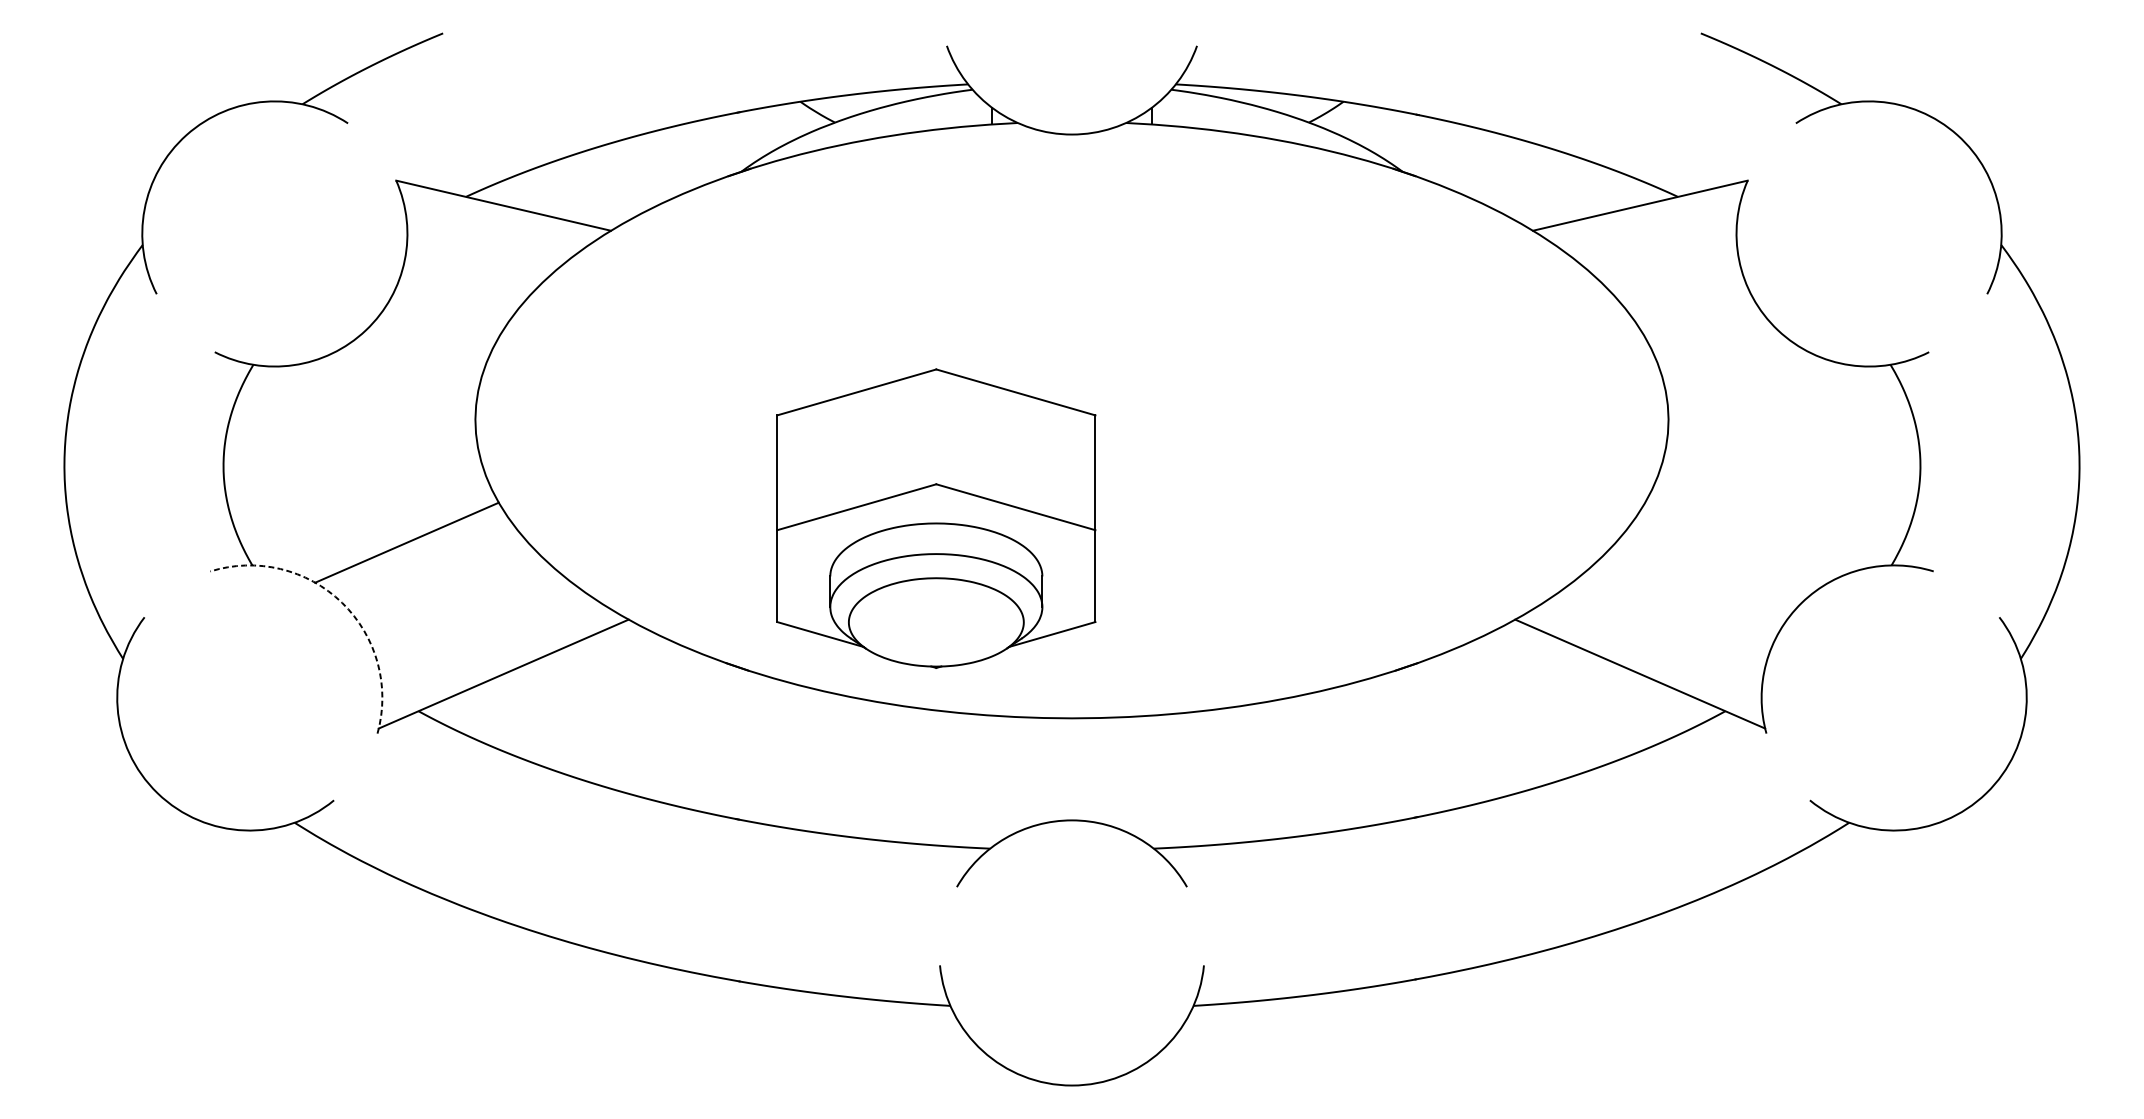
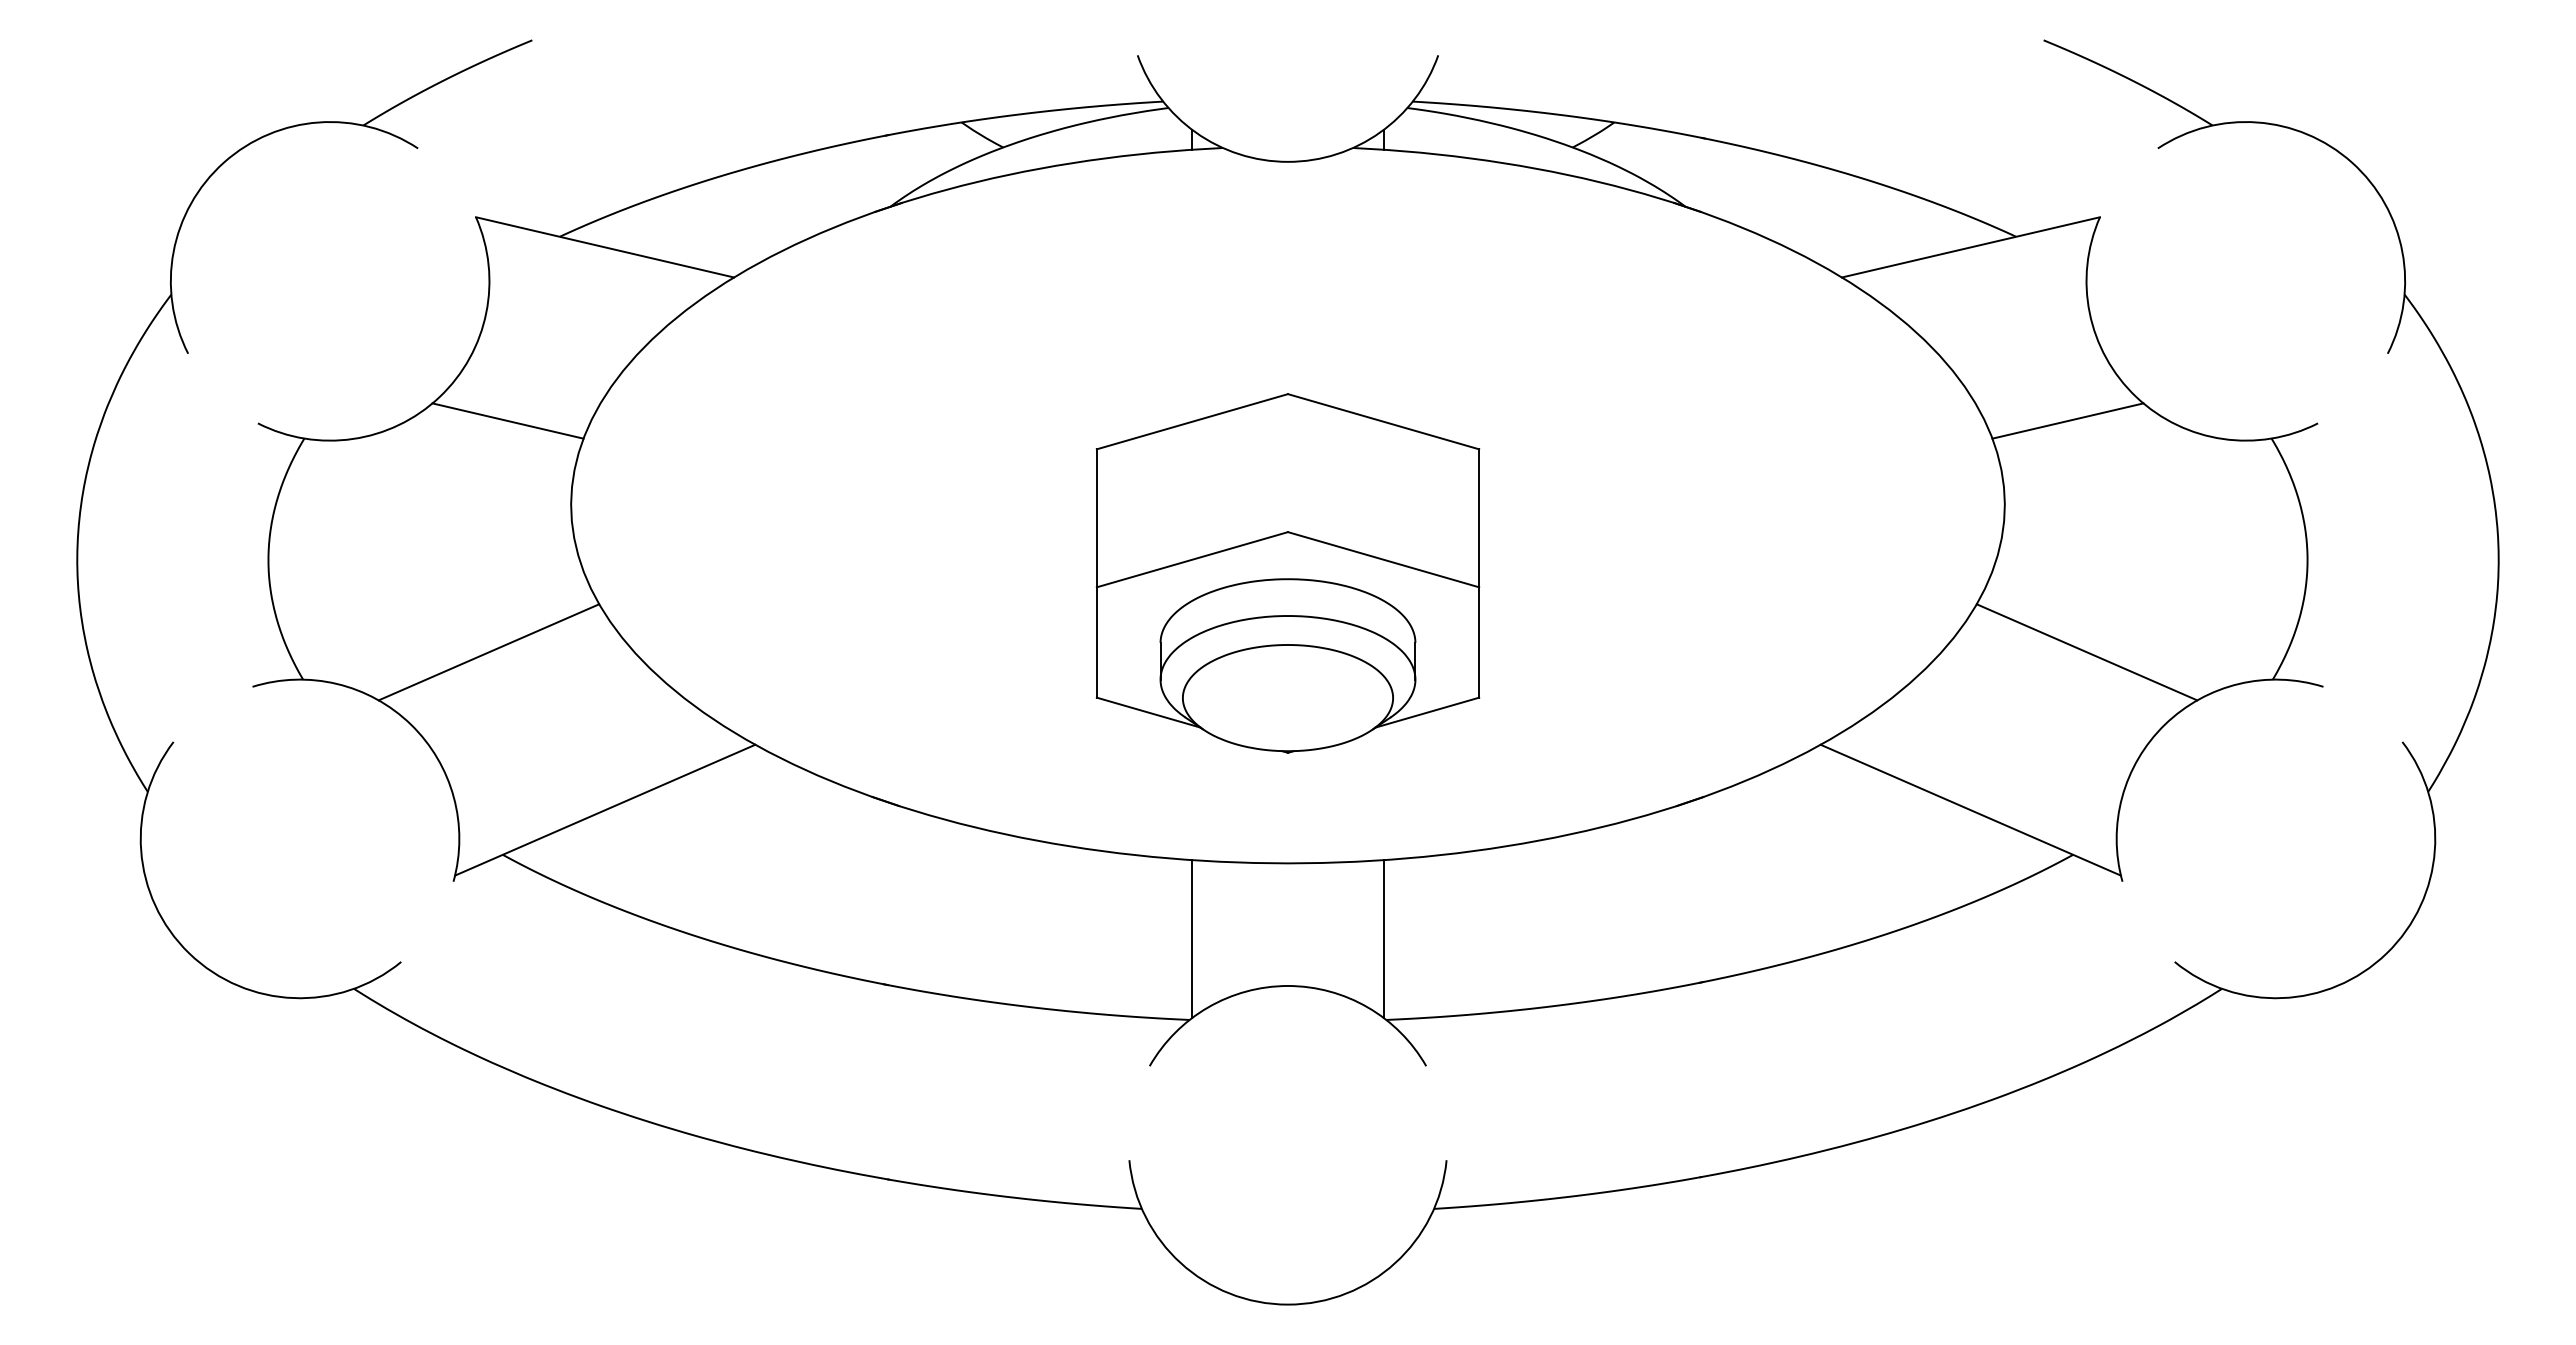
line: (422, 349) -> (507, 420), added
line: (1720, 349) -> (2067, 420), added
part: (935, 518) -> (1287, 573), moved
line: (1736, 542) -> (2086, 652), added
arc: (341, 602) -> (410, 724), dashed -> solid
line: (992, 780) -> (1192, 938), added
line: (1151, 780) -> (1383, 938), added

